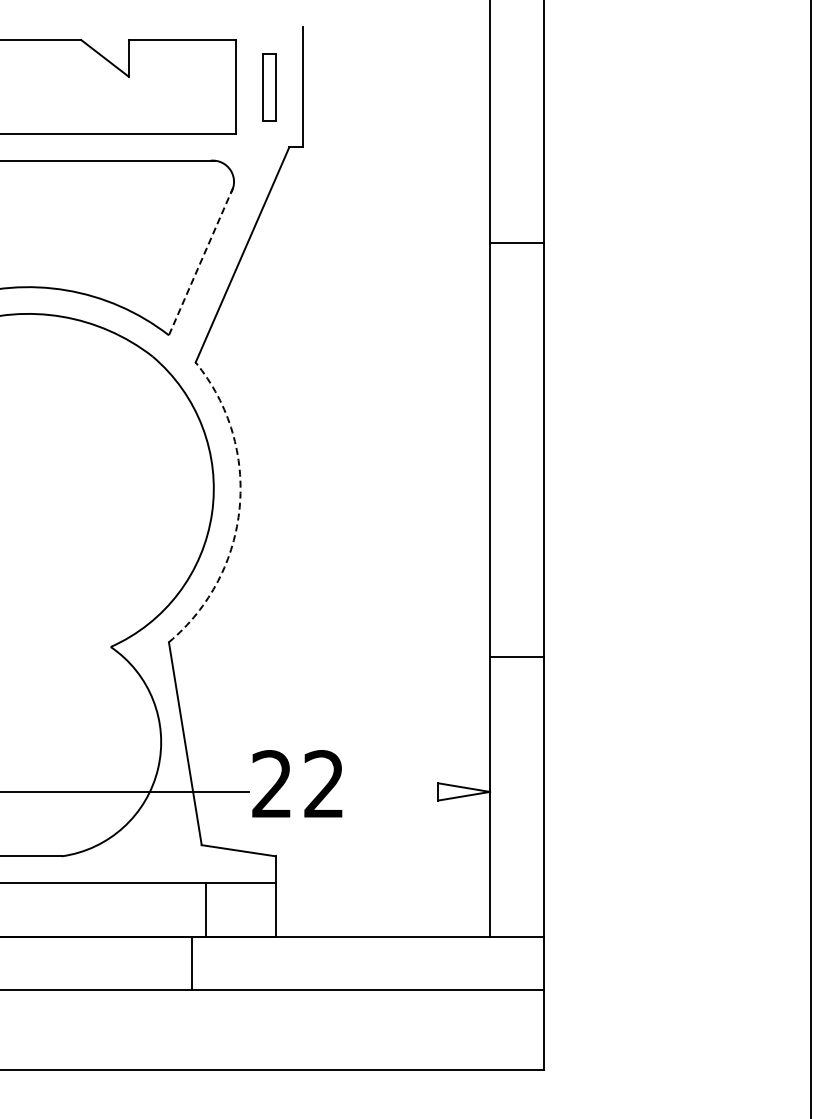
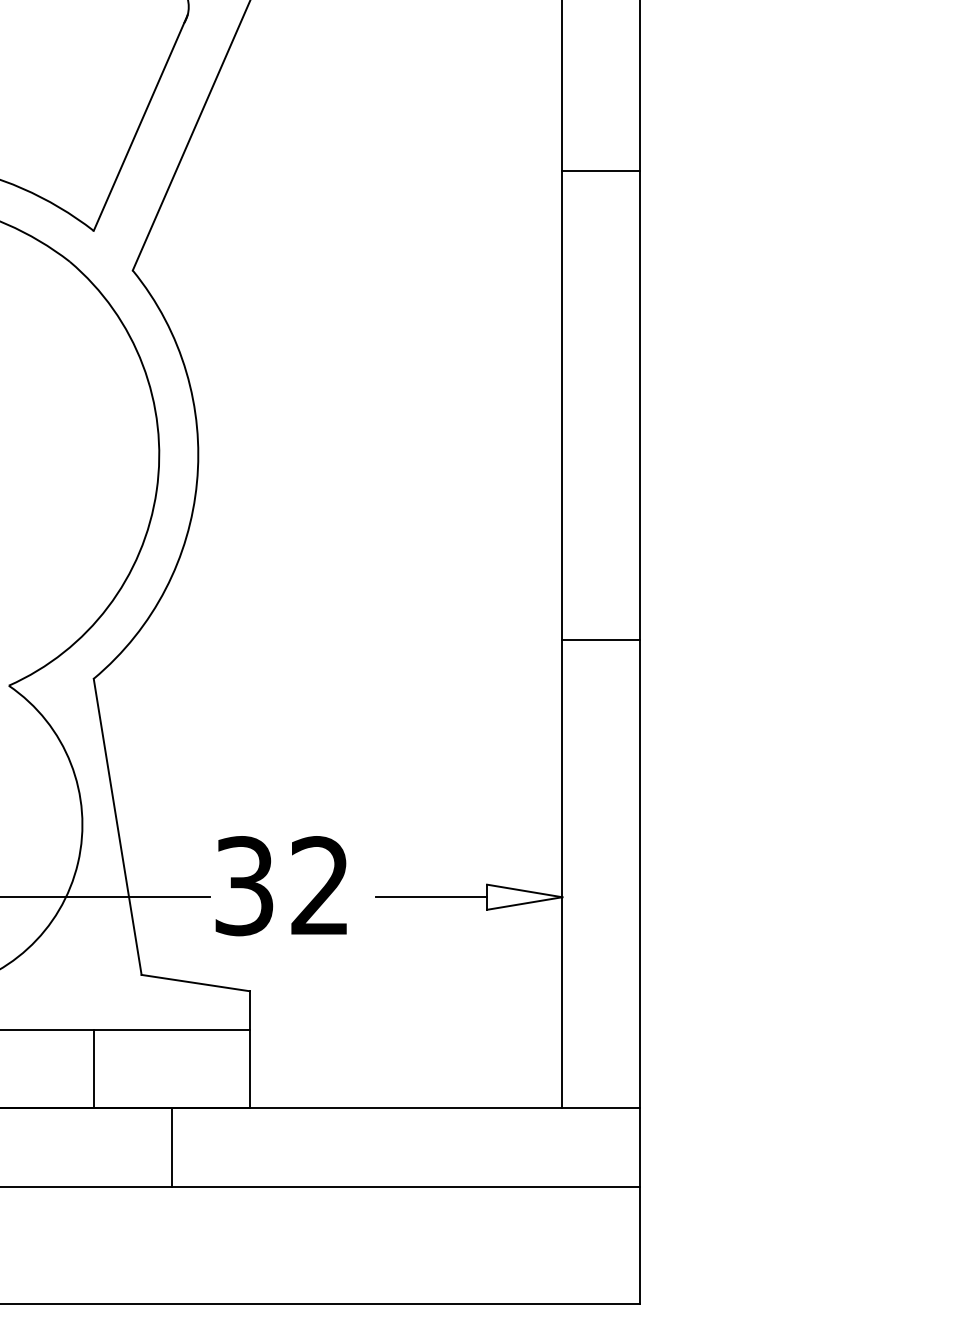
line: (516, 243) -> (600, 171), moved
line: (201, 261) -> (141, 123), dashed -> solid
arc: (239, 507) -> (196, 482), dashed -> solid
line: (516, 656) -> (600, 639), moved
text: (271, 784) -> (243, 886), 22 -> 32
line: (400, 791) -> (431, 896), added
line: (205, 909) -> (93, 1068), moved
line: (192, 963) -> (171, 1147), moved

